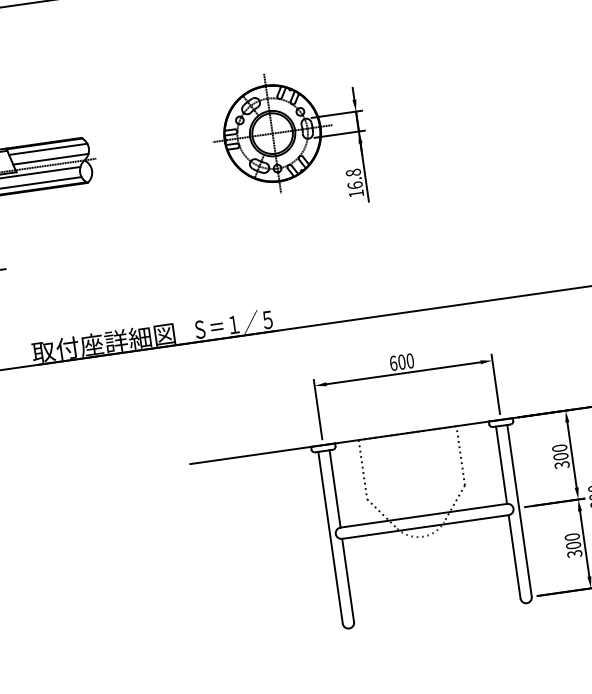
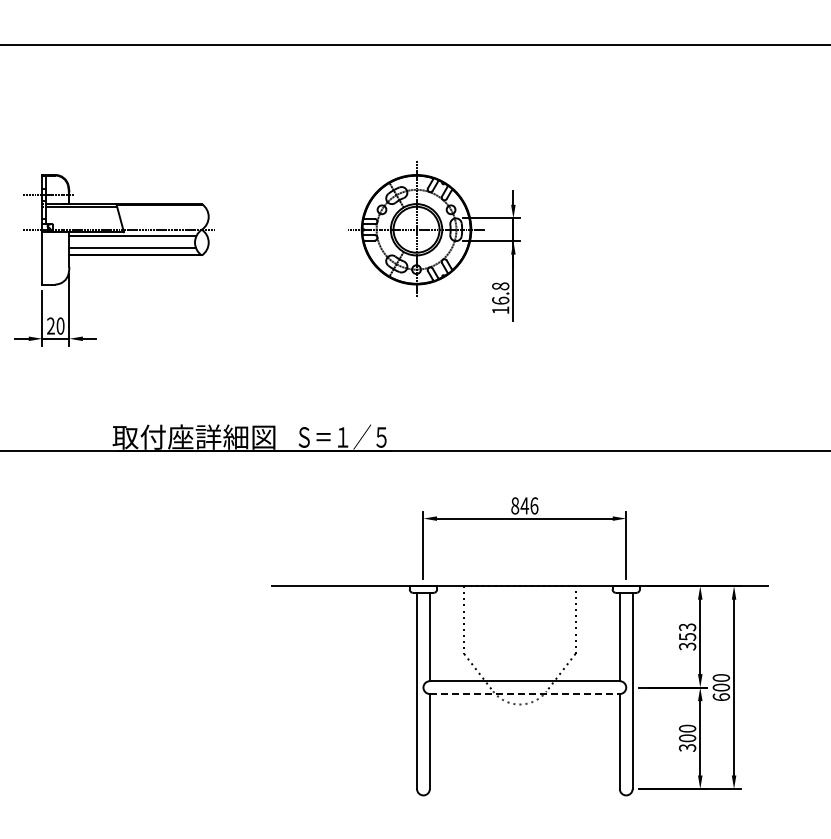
line: (47, 149) -> (162, 211), removed
line: (50, 159) -> (164, 223), removed
text: (401, 361) -> (524, 505), 600 -> 846
text: (560, 451) -> (687, 631), 300 -> 353
line: (425, 527) -> (524, 694), solid -> dashed

